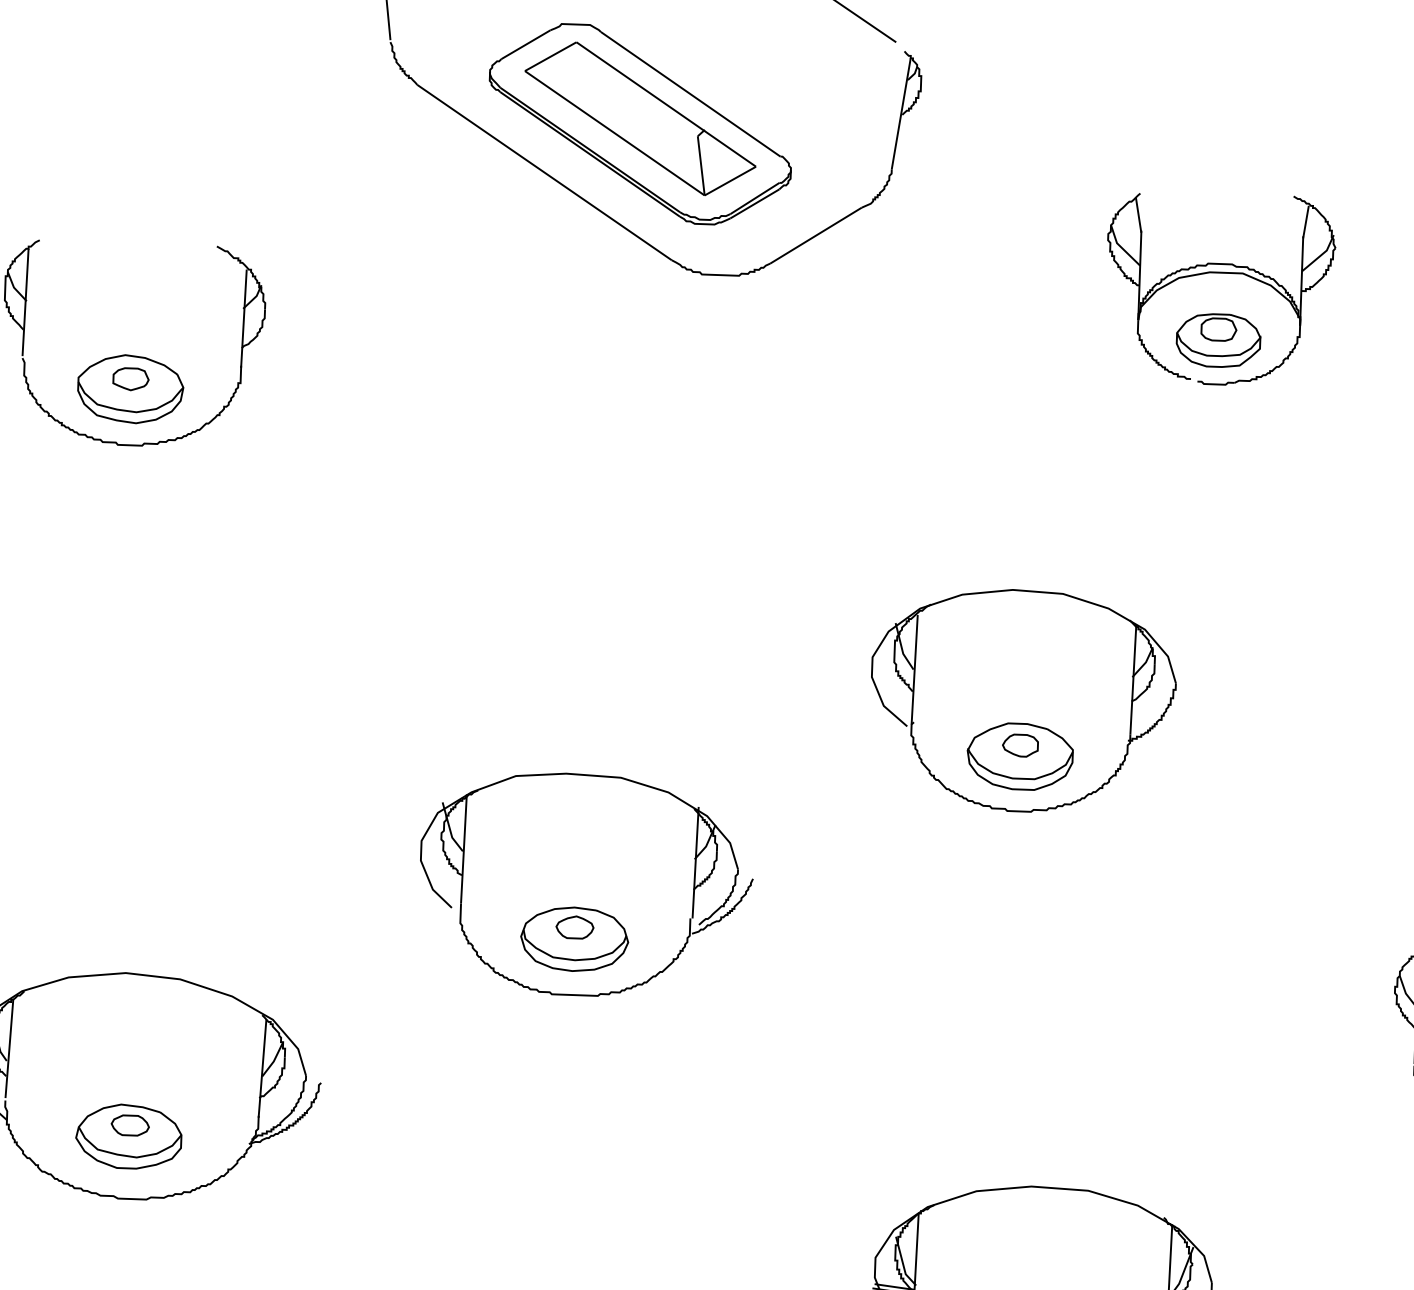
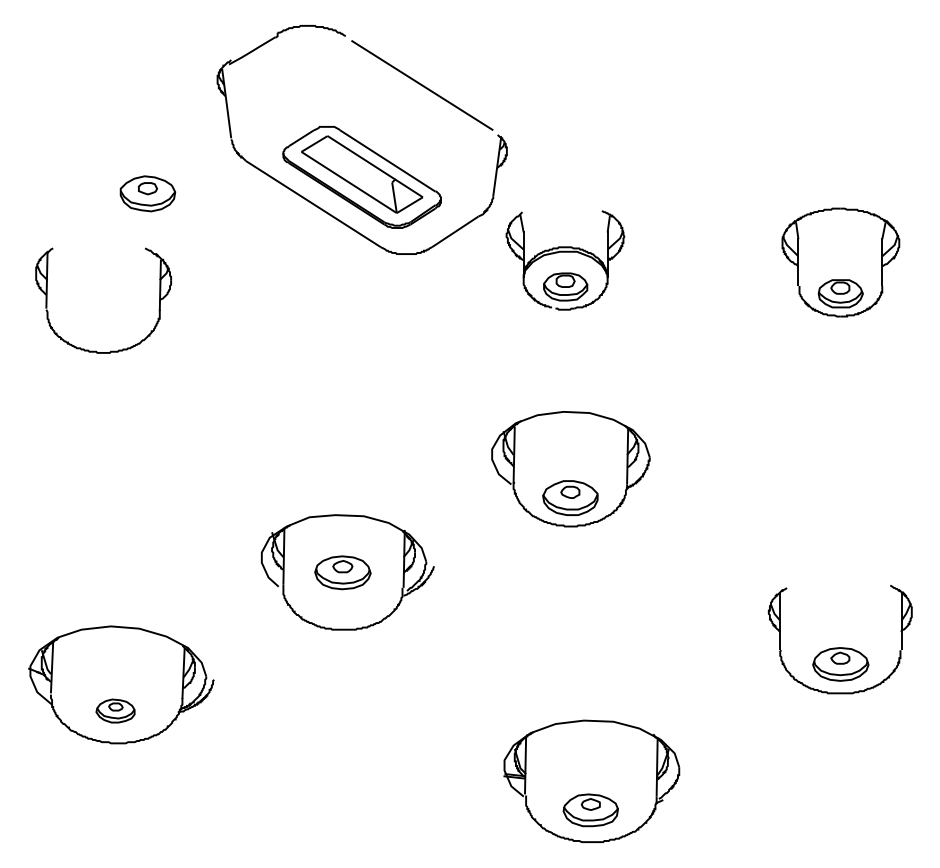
part: (1220, 274) -> (565, 252), moved
part: (129, 388) -> (147, 193), moved
part: (573, 938) -> (342, 572), moved
part: (128, 1135) -> (115, 710), size x0.7

